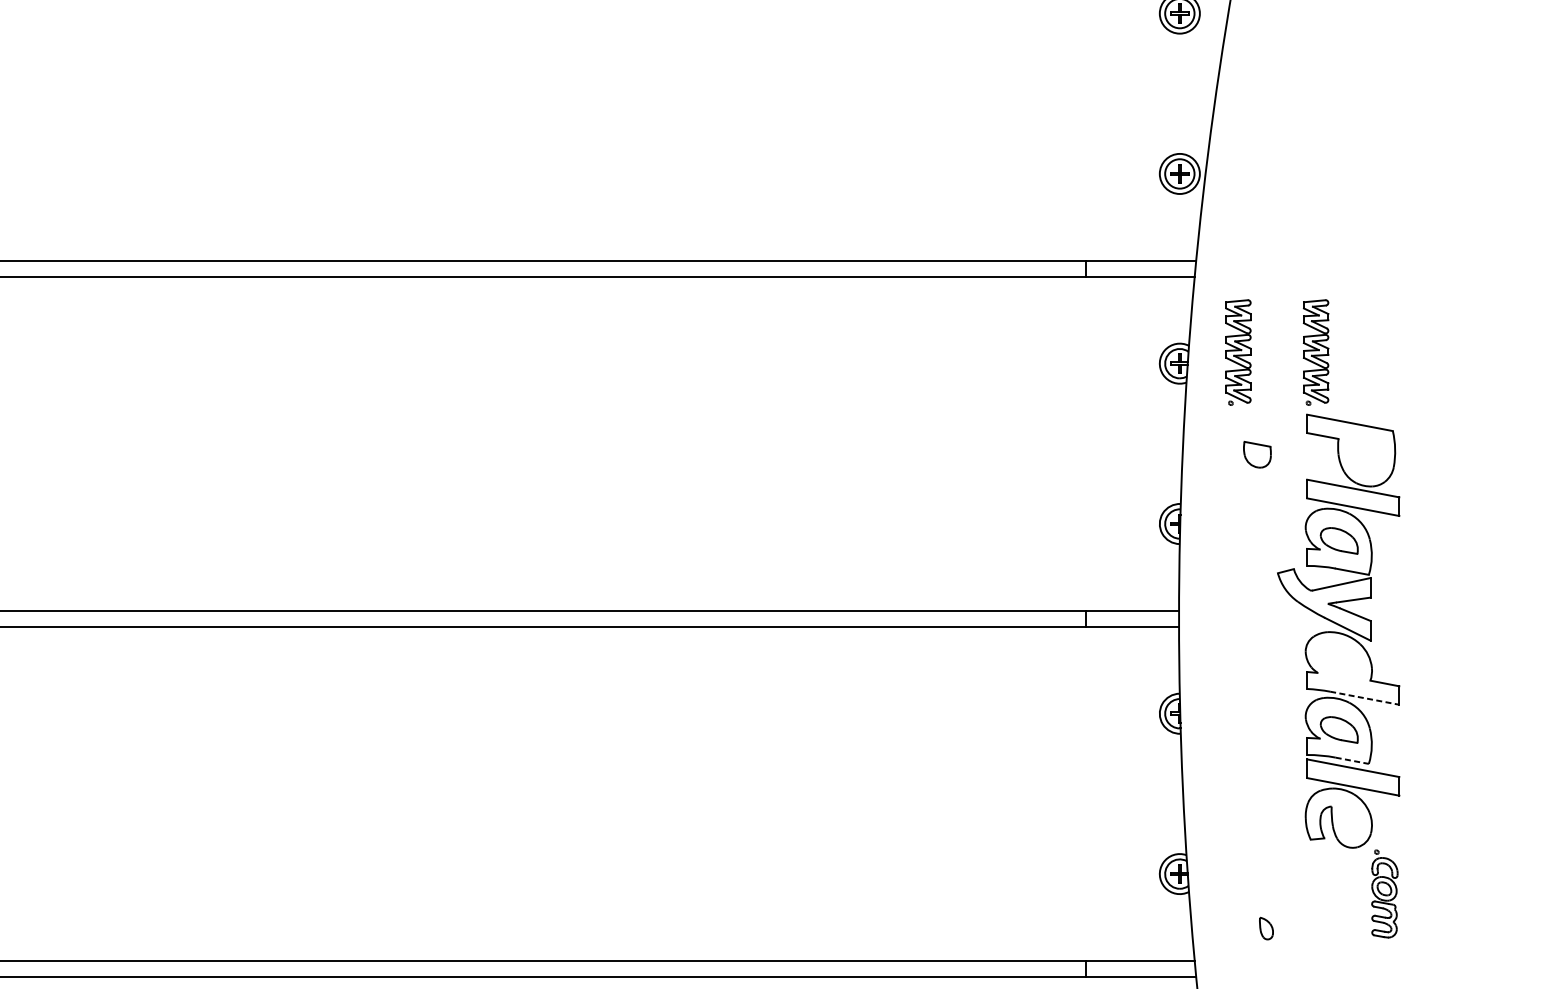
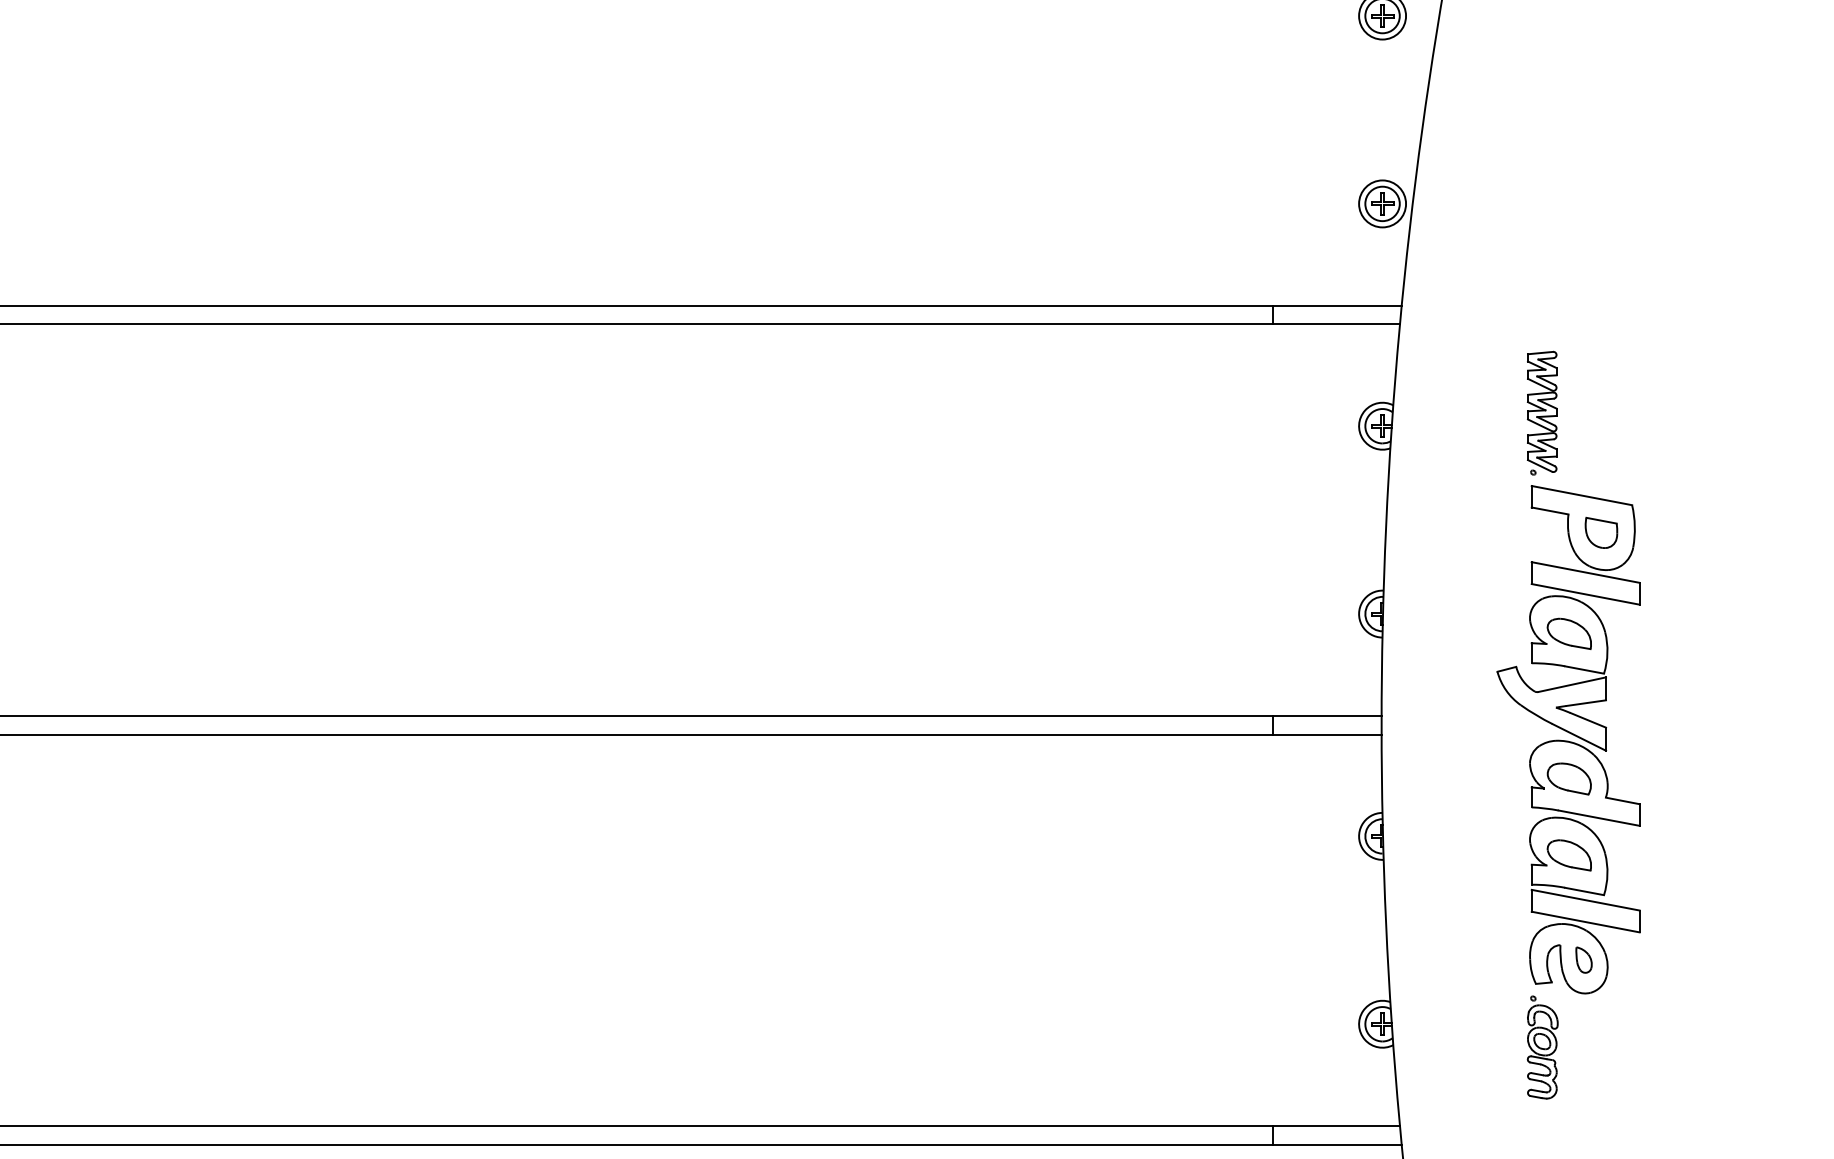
part: (1238, 351) -> (1451, 412), removed
part: (1257, 454) -> (1601, 532), moved
part: (1338, 664) -> (1568, 778), added
line: (1365, 698) -> (1599, 818), dashed -> solid
line: (1352, 760) -> (1584, 891), dashed -> solid
part: (1384, 893) -> (1542, 1047), moved
part: (1266, 928) -> (1583, 959), moved

